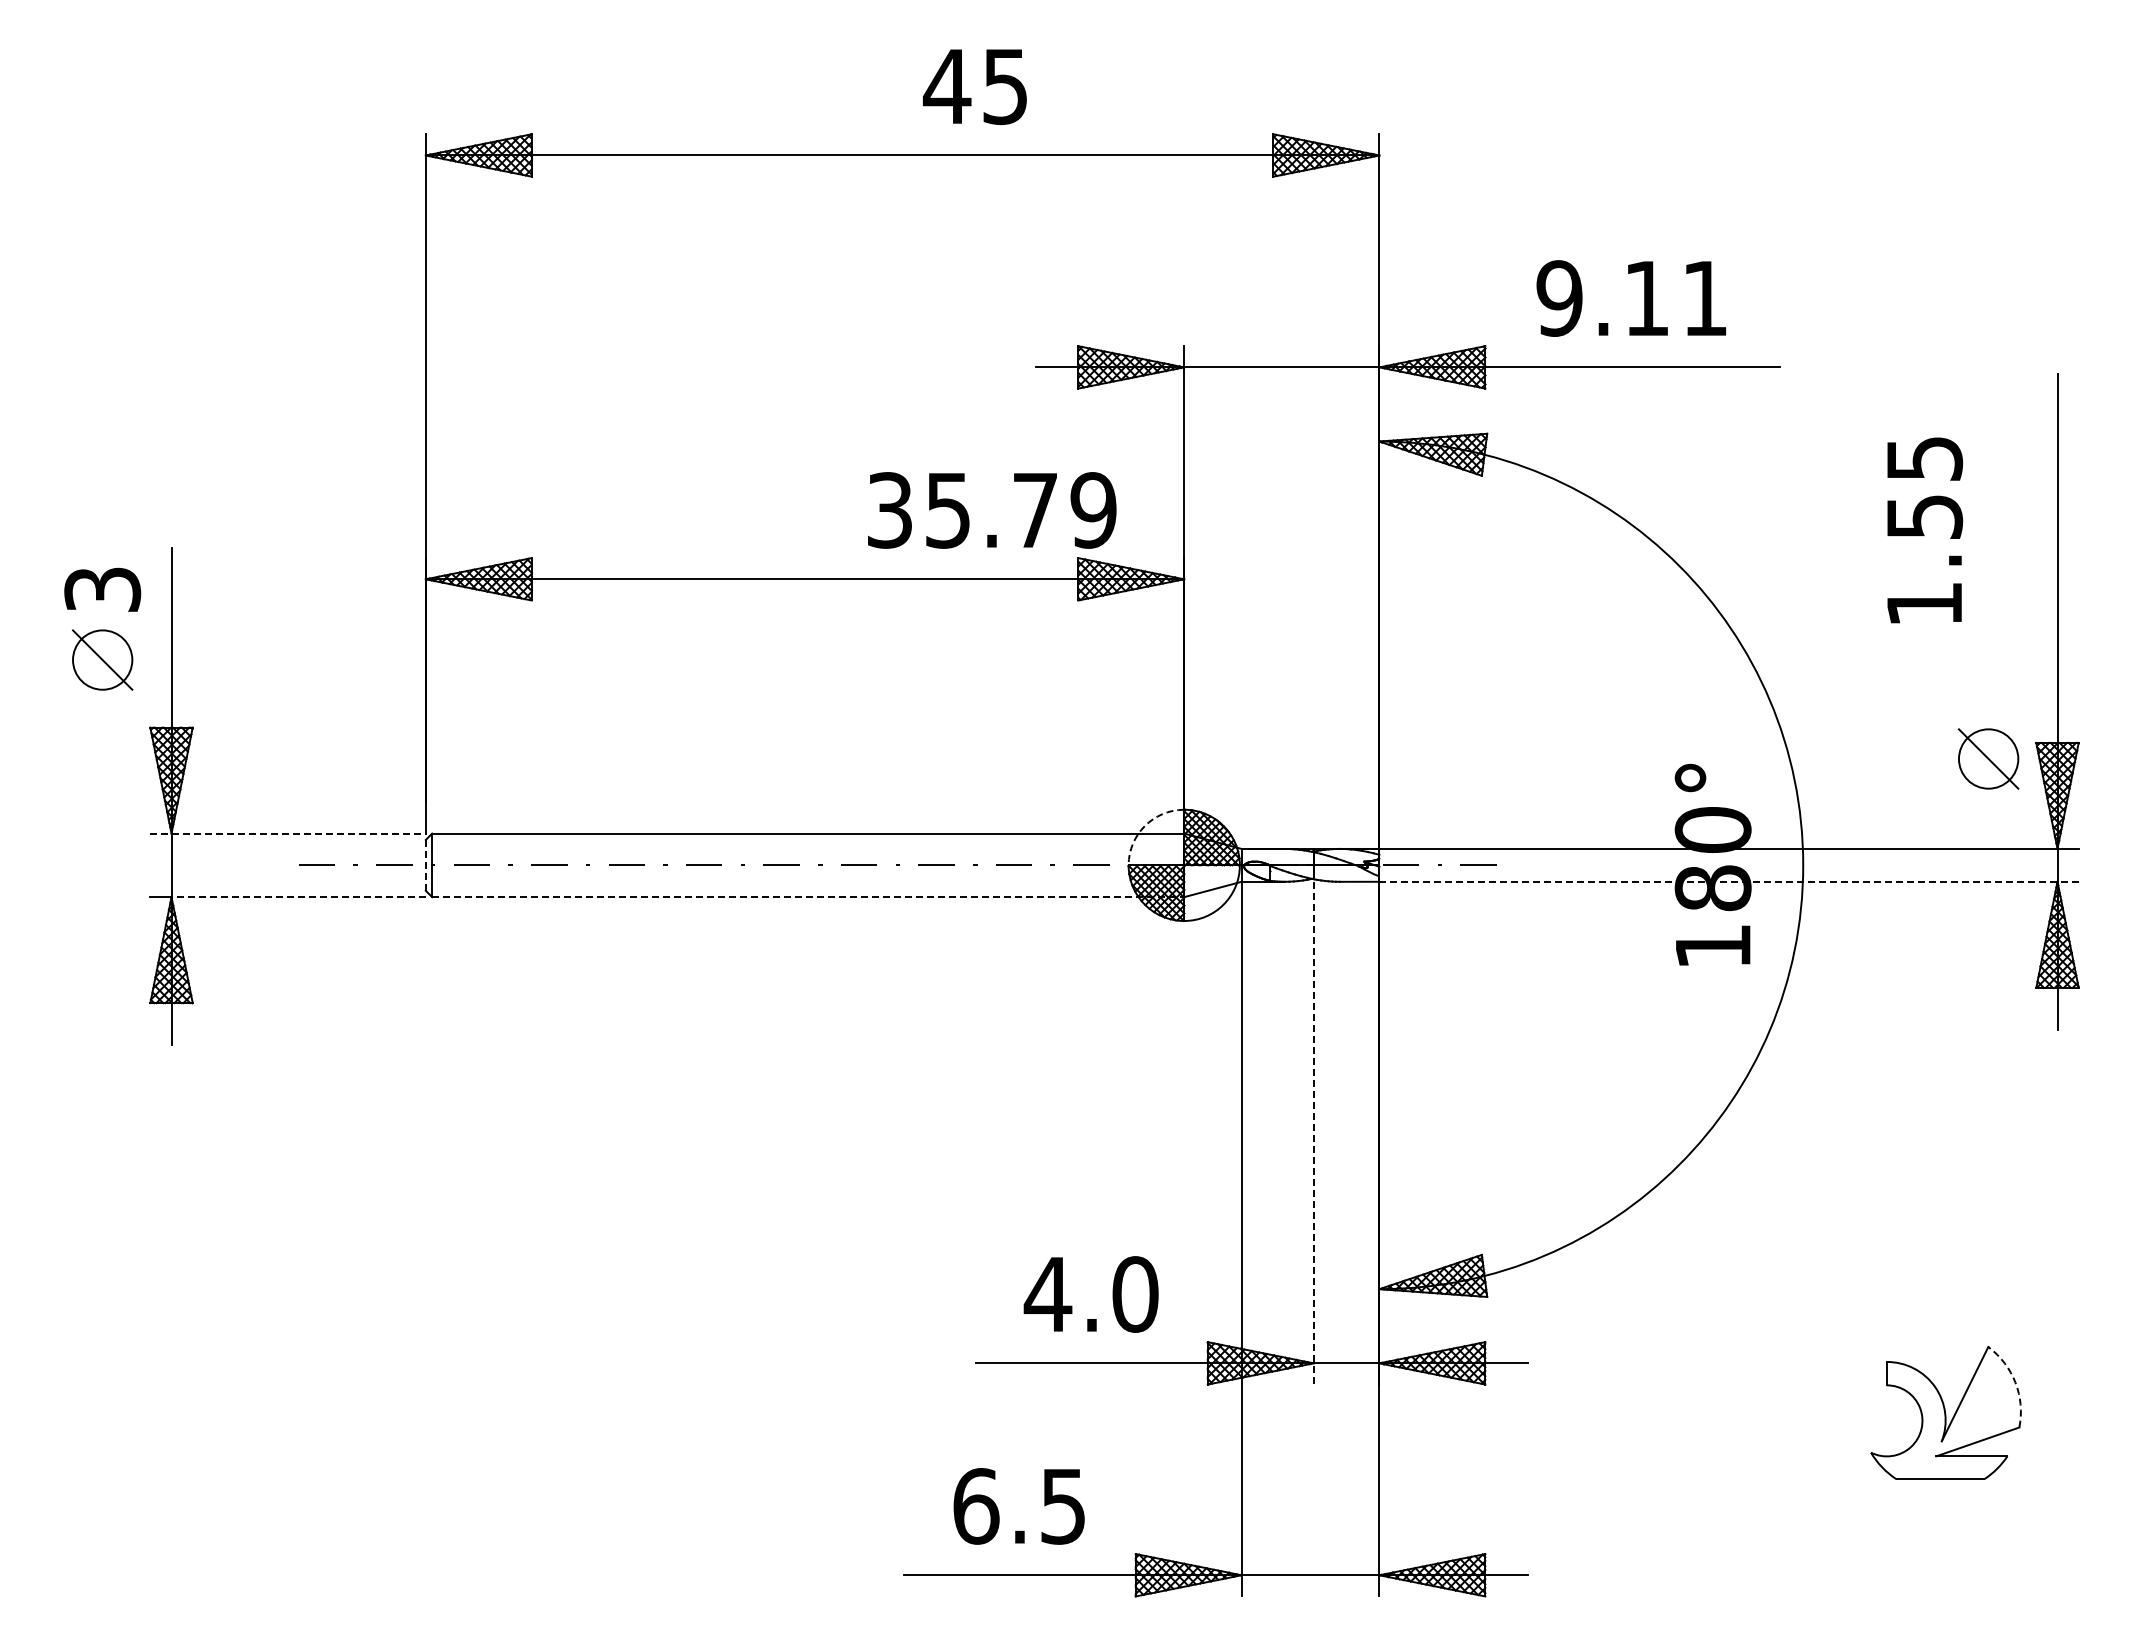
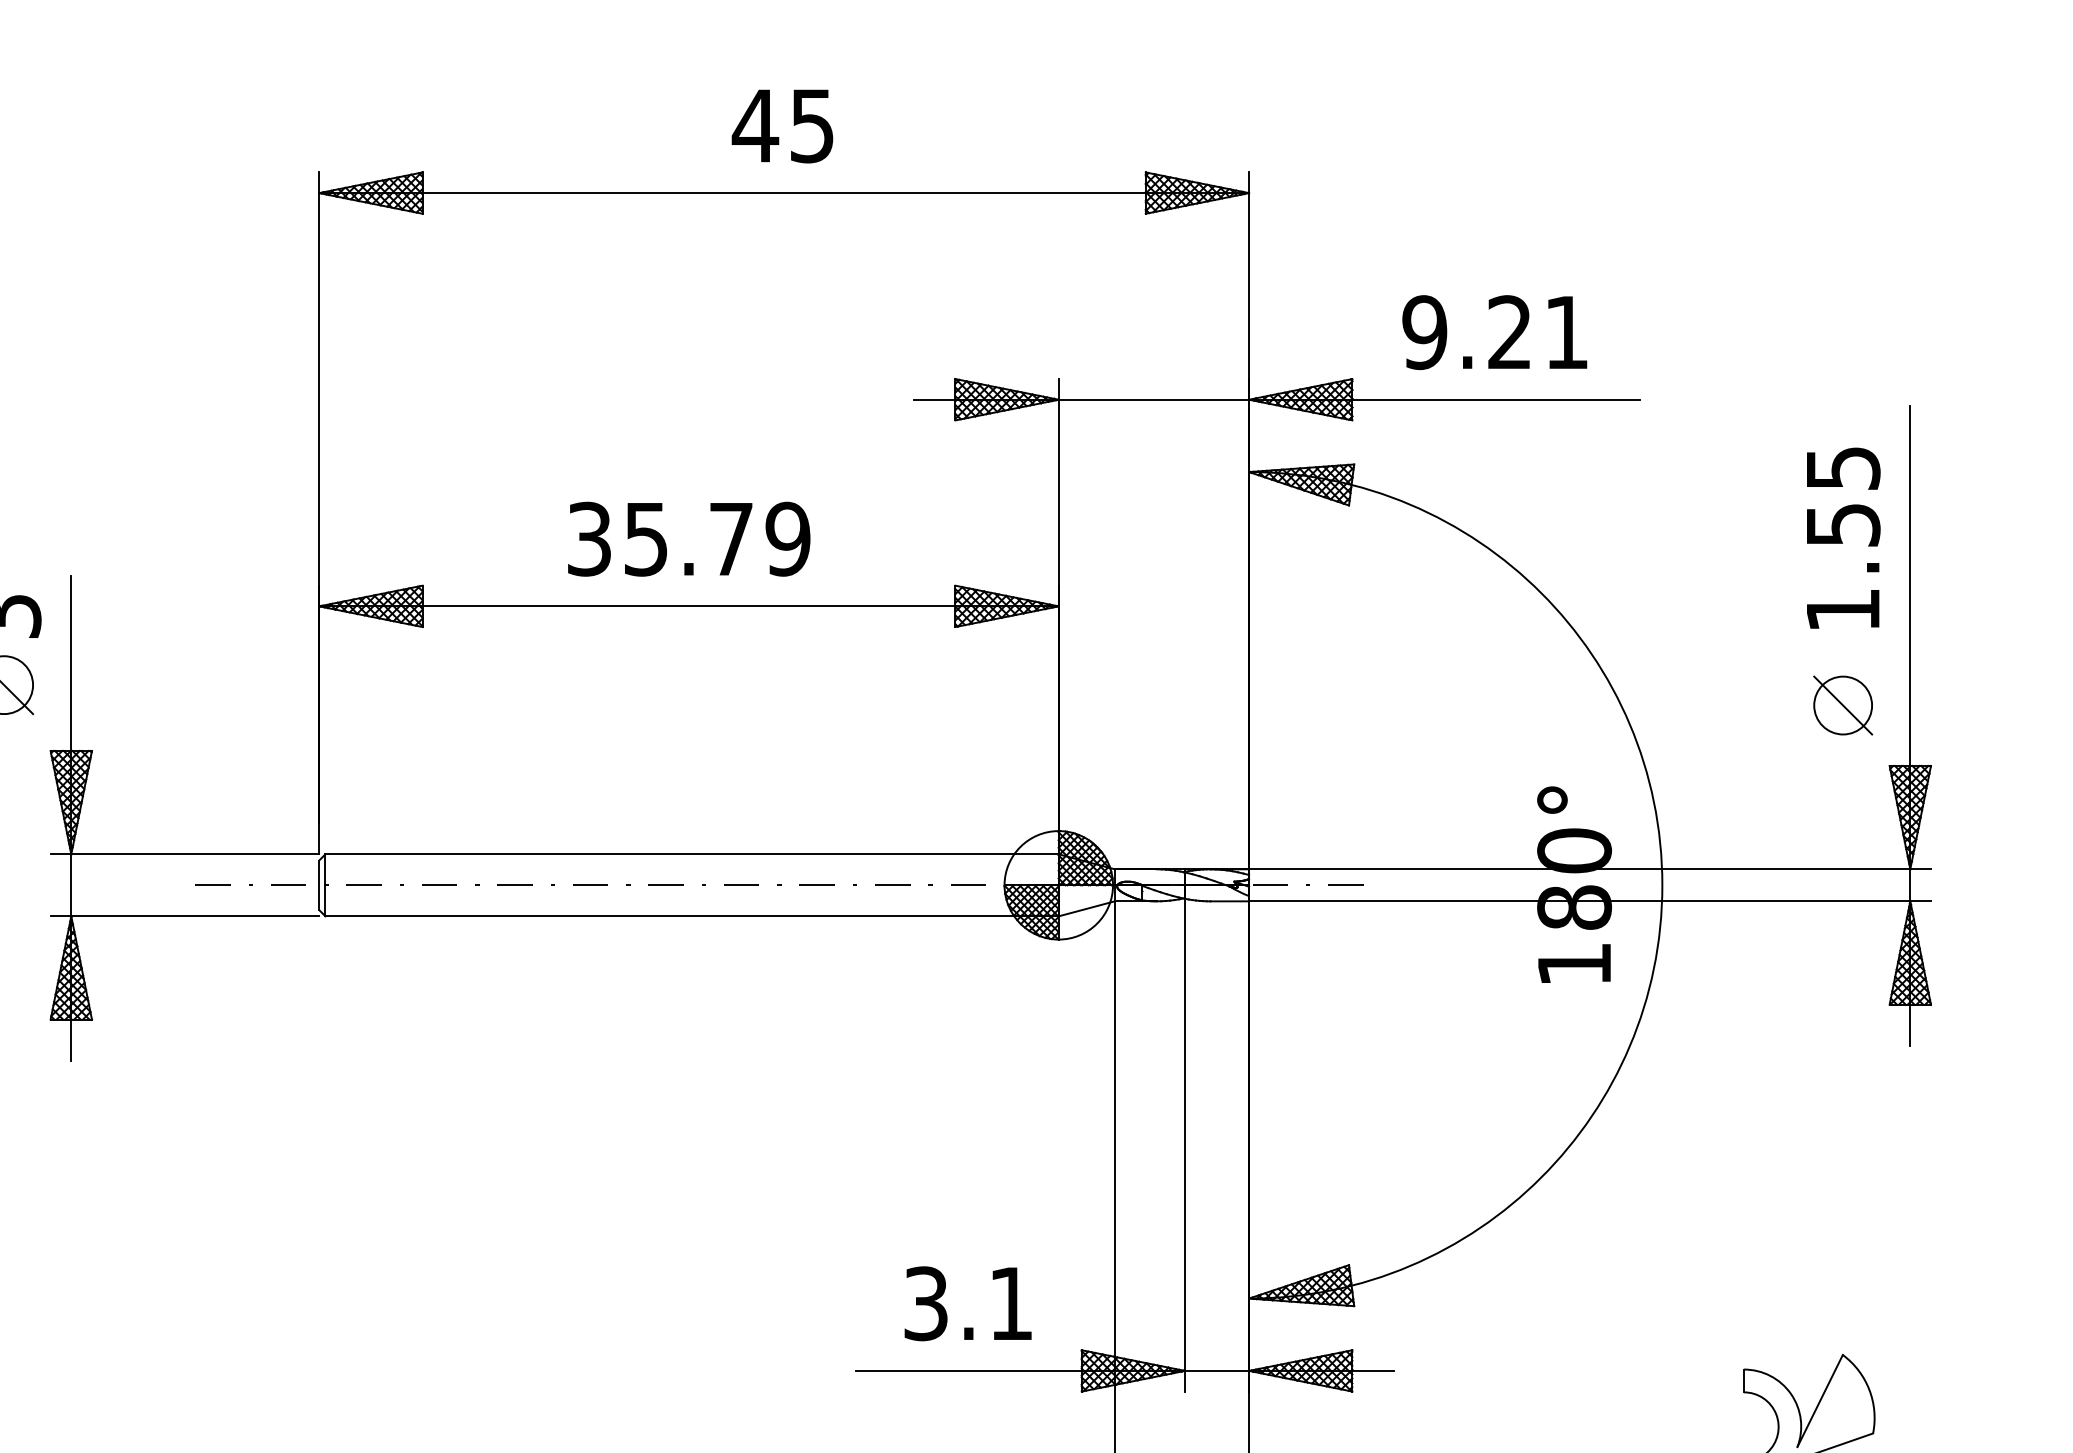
text: (974, 87) -> (782, 126), moved
text: (1645, 297) -> (1508, 331), 9.11 -> 9.21
text: (992, 510) -> (689, 539), moved
text: (1925, 530) -> (1843, 538), moved
part: (1988, 758) -> (1843, 705), moved
arc: (1144, 826) -> (1020, 847), dashed -> solid
line: (288, 833) -> (185, 854), dashed -> solid
line: (425, 865) -> (318, 885), dashed -> solid
line: (1729, 881) -> (1590, 901), dashed -> solid
line: (298, 897) -> (195, 916), dashed -> solid
line: (808, 897) -> (692, 916), dashed -> solid
line: (1313, 1133) -> (1184, 1146), dashed -> solid
text: (1090, 1294) -> (967, 1303), 4.0 -> 3.1
arc: (2015, 1382) -> (1869, 1389), dashed -> solid

